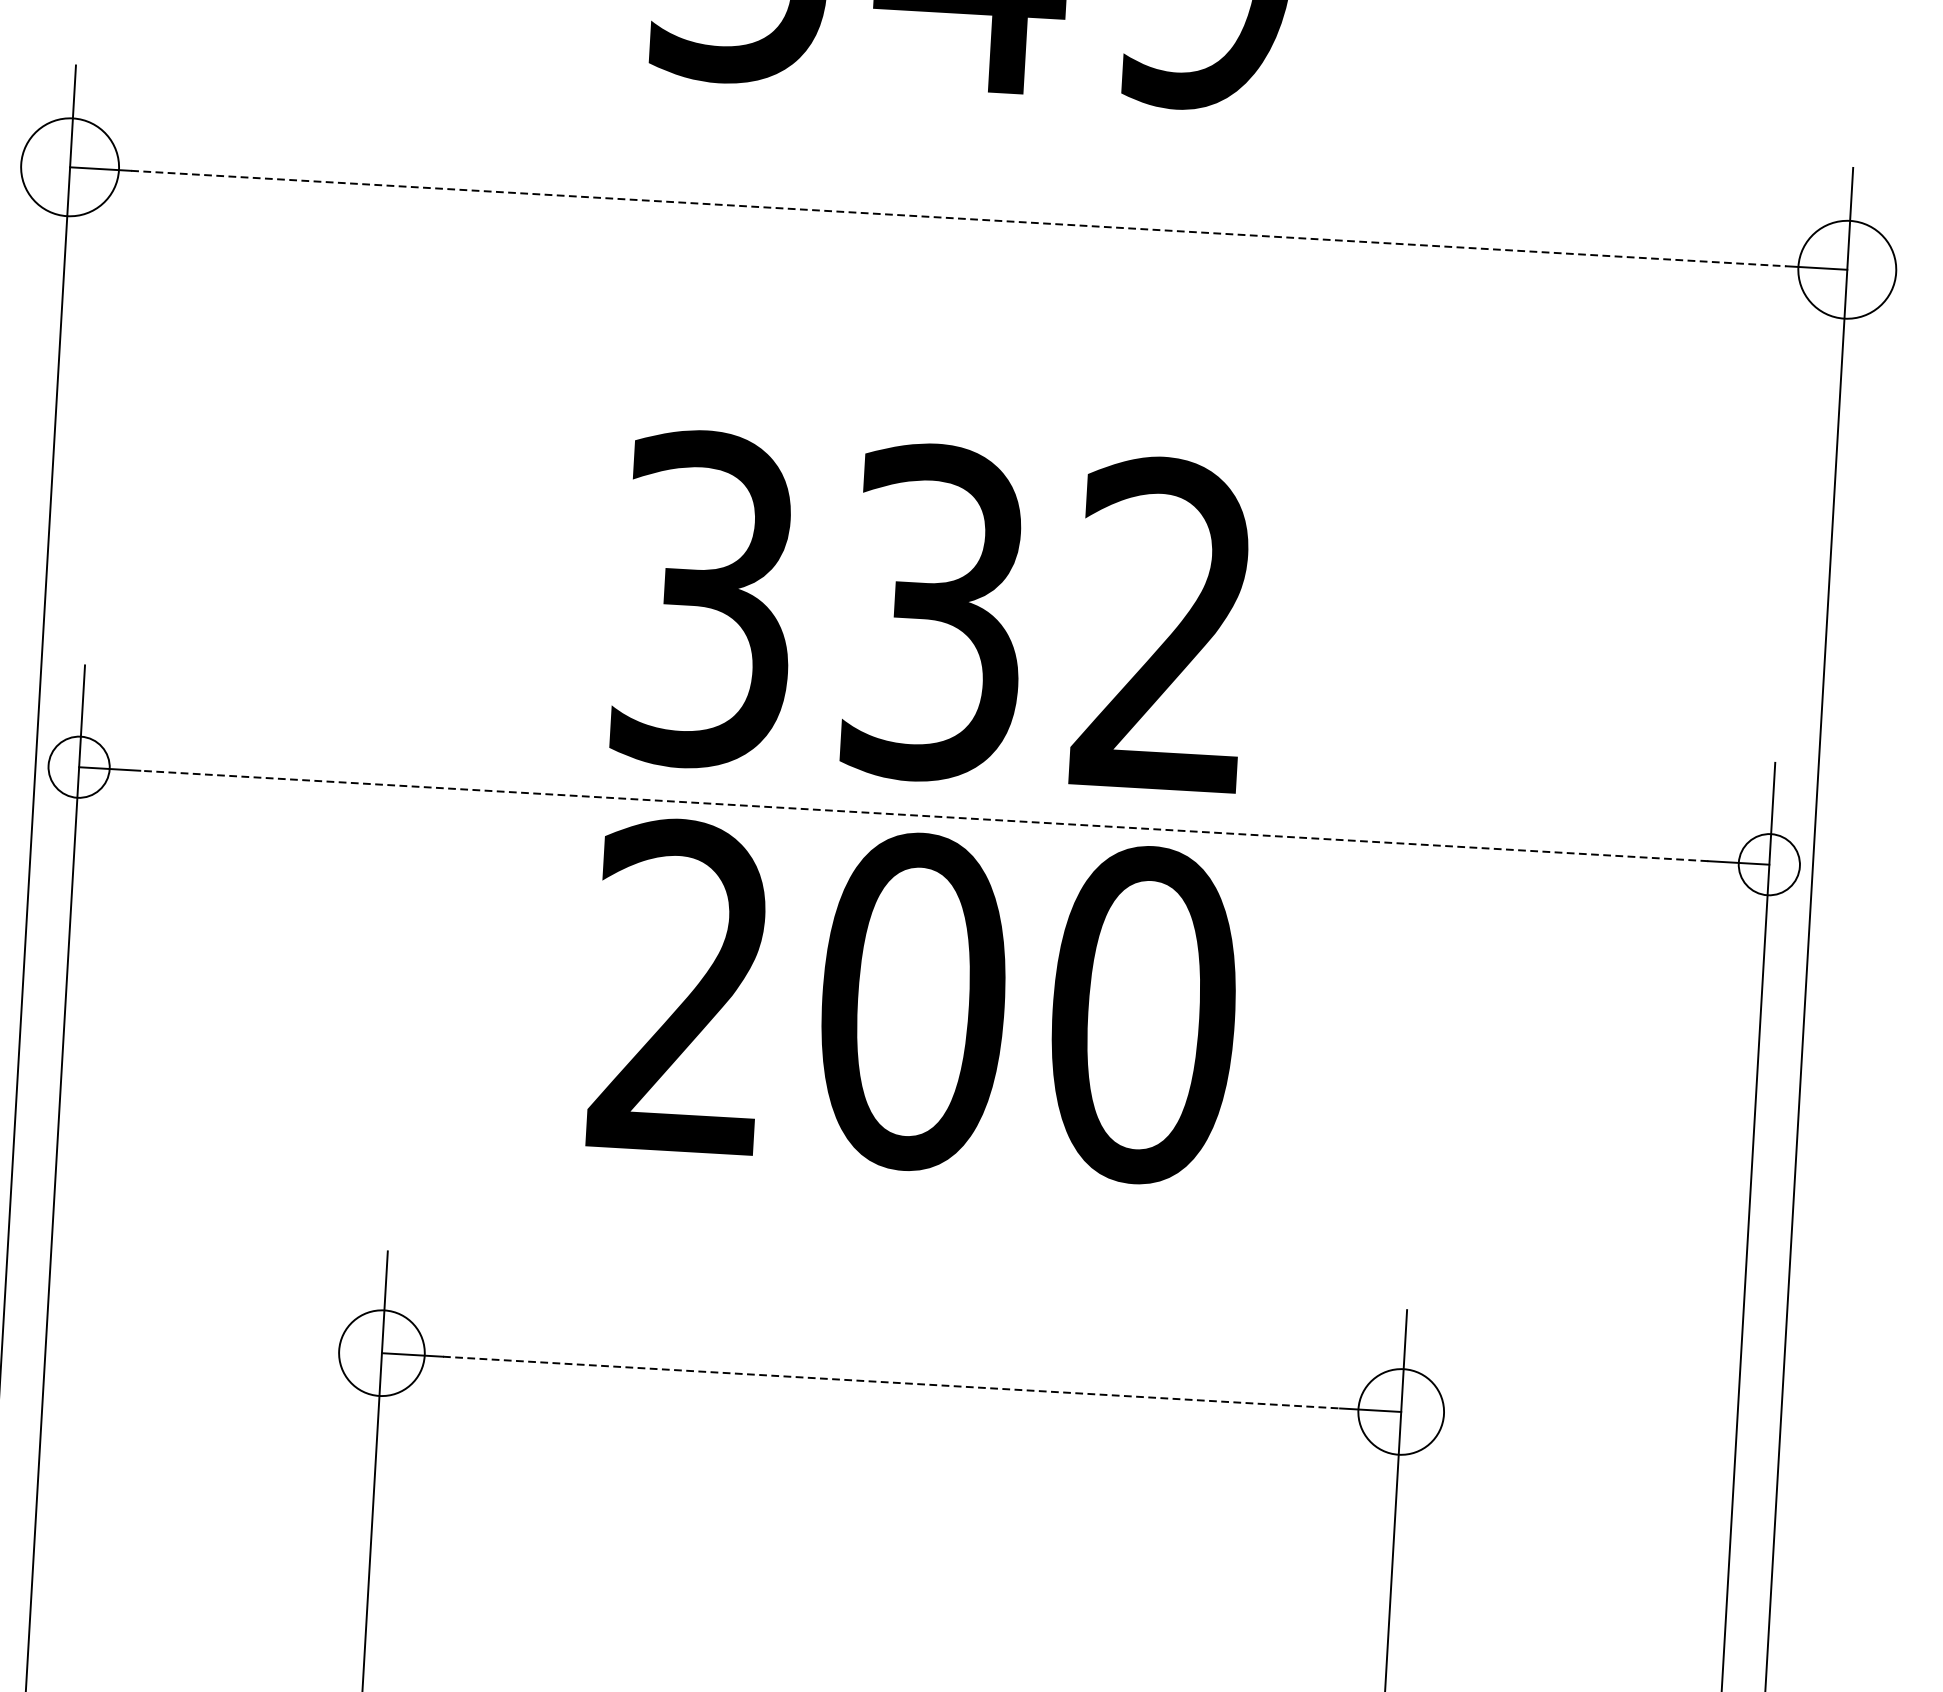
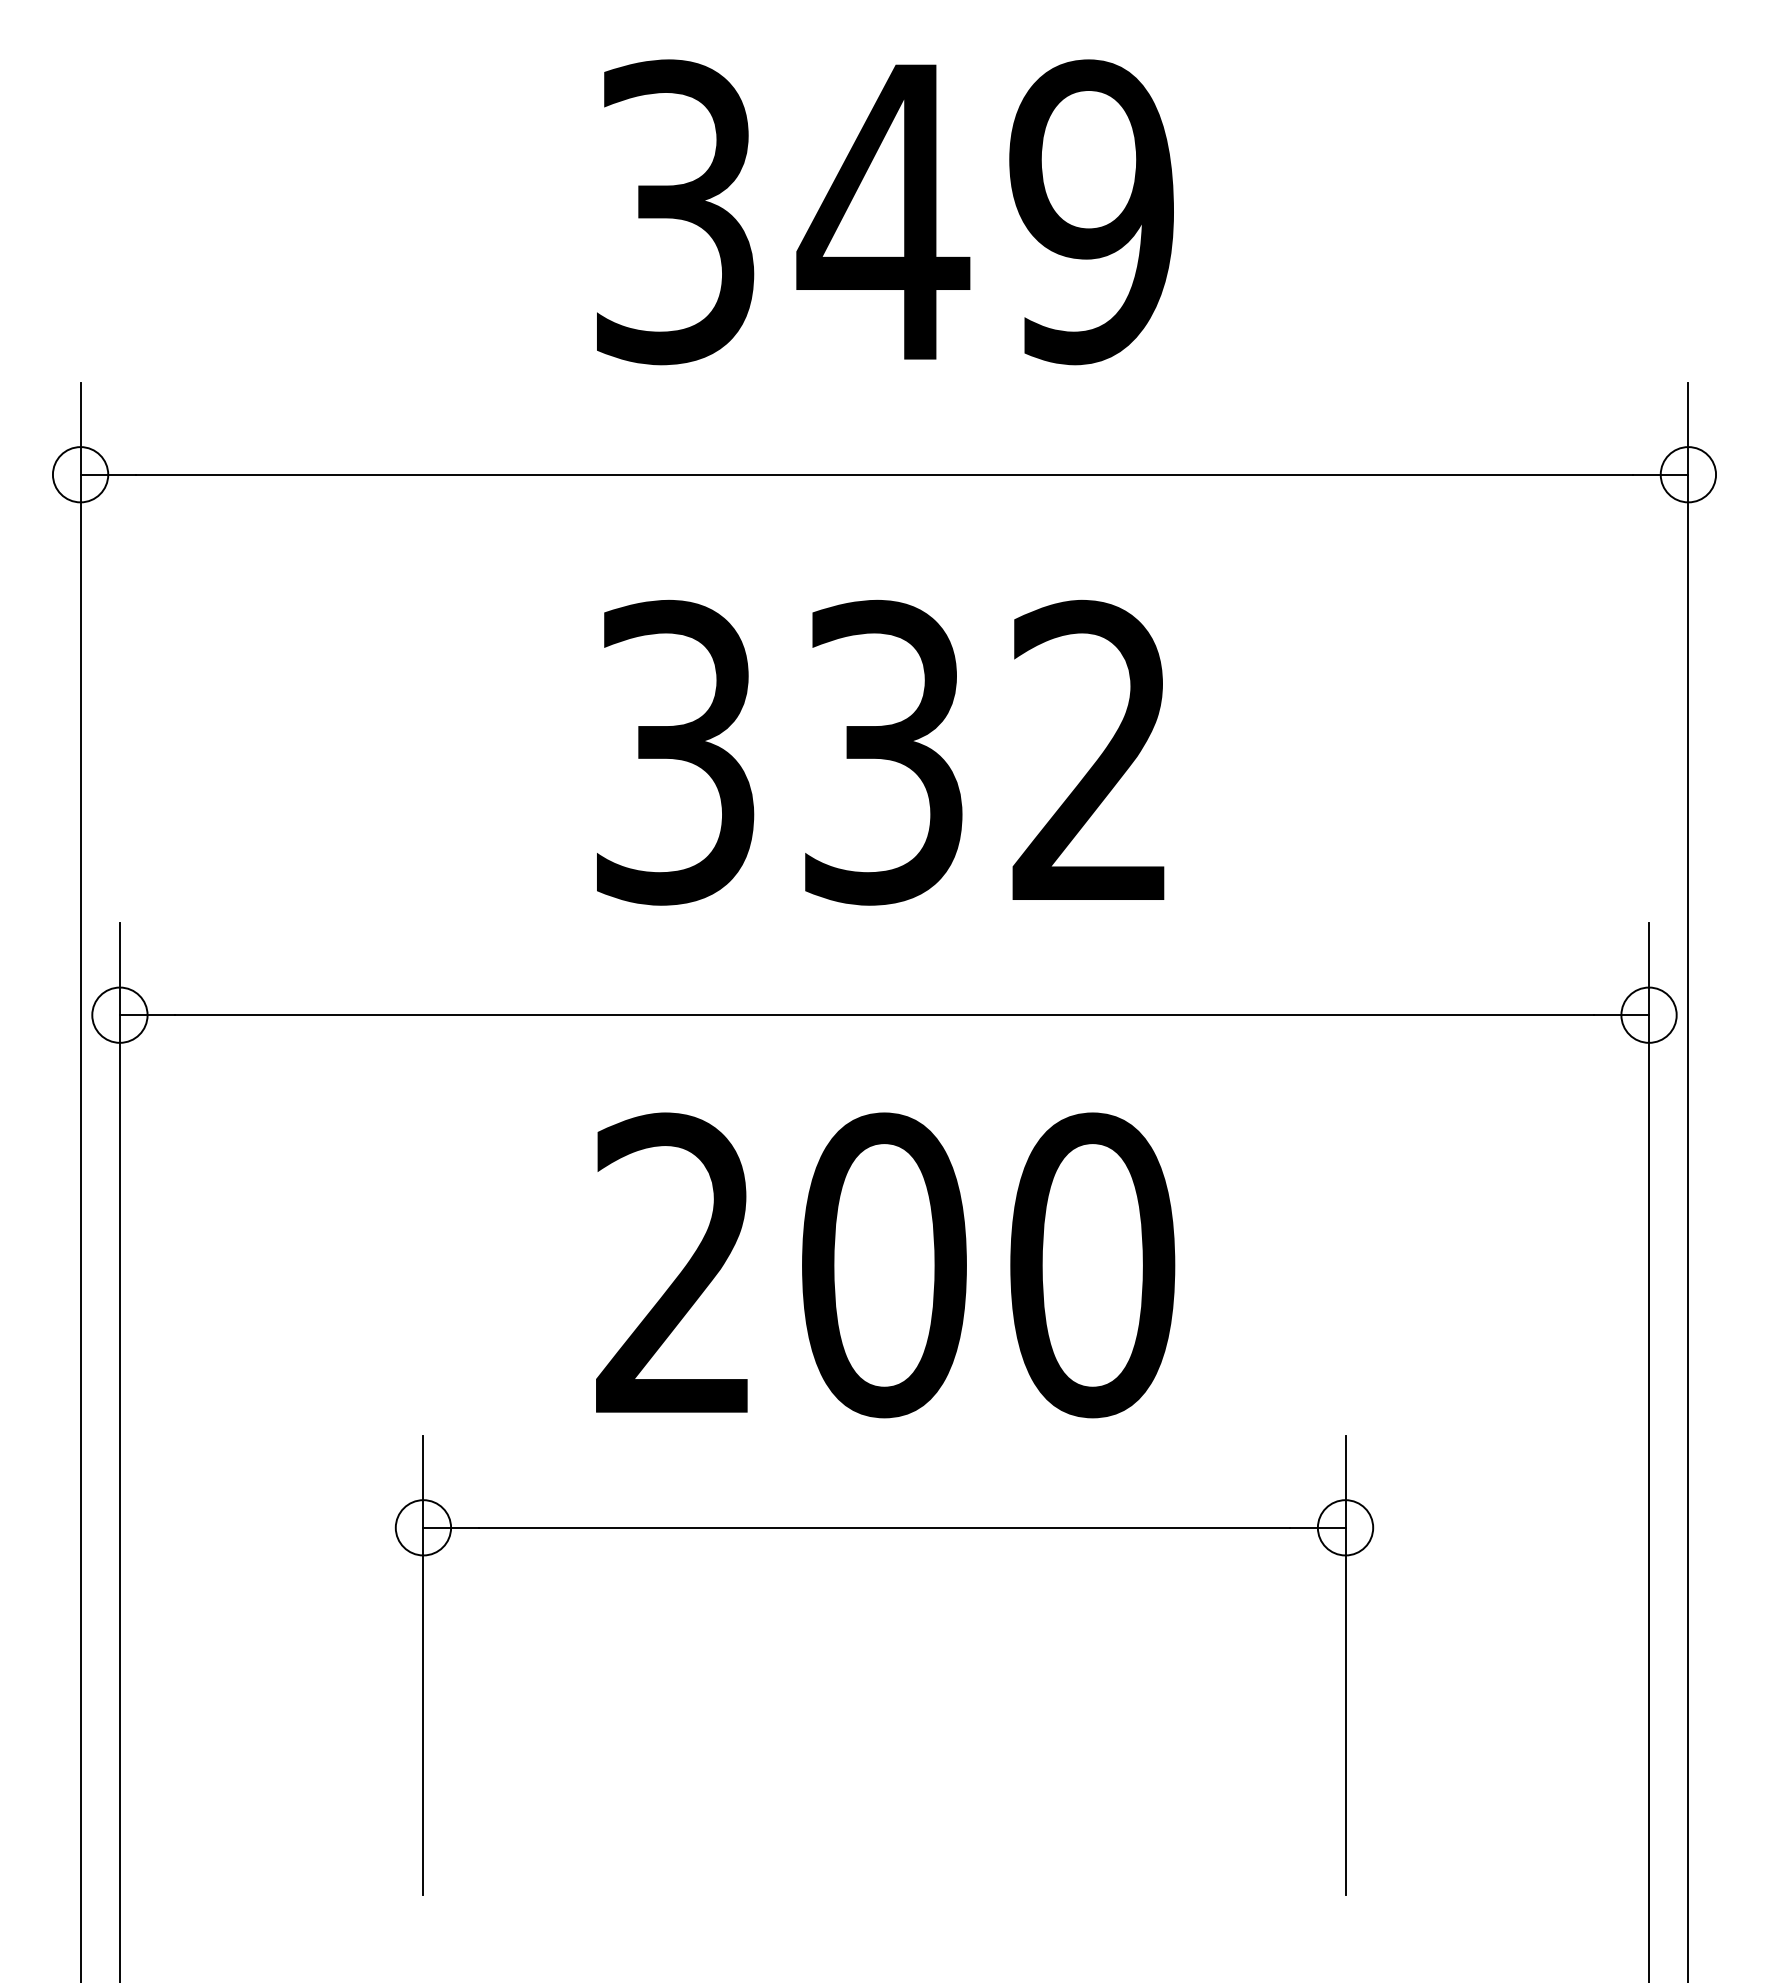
circle: (70, 167) -> (80, 474), size x0.62
line: (958, 218) -> (884, 474), dashed -> solid
circle: (1847, 269) -> (1688, 474), size x0.62
text: (931, 612) -> (880, 752), moved
line: (924, 816) -> (884, 1015), dashed -> solid
text: (914, 1002) -> (885, 1265), moved
circle: (382, 1352) -> (423, 1527), size x0.71
line: (891, 1382) -> (884, 1527), dashed -> solid
circle: (1401, 1411) -> (1345, 1527), size x0.71

